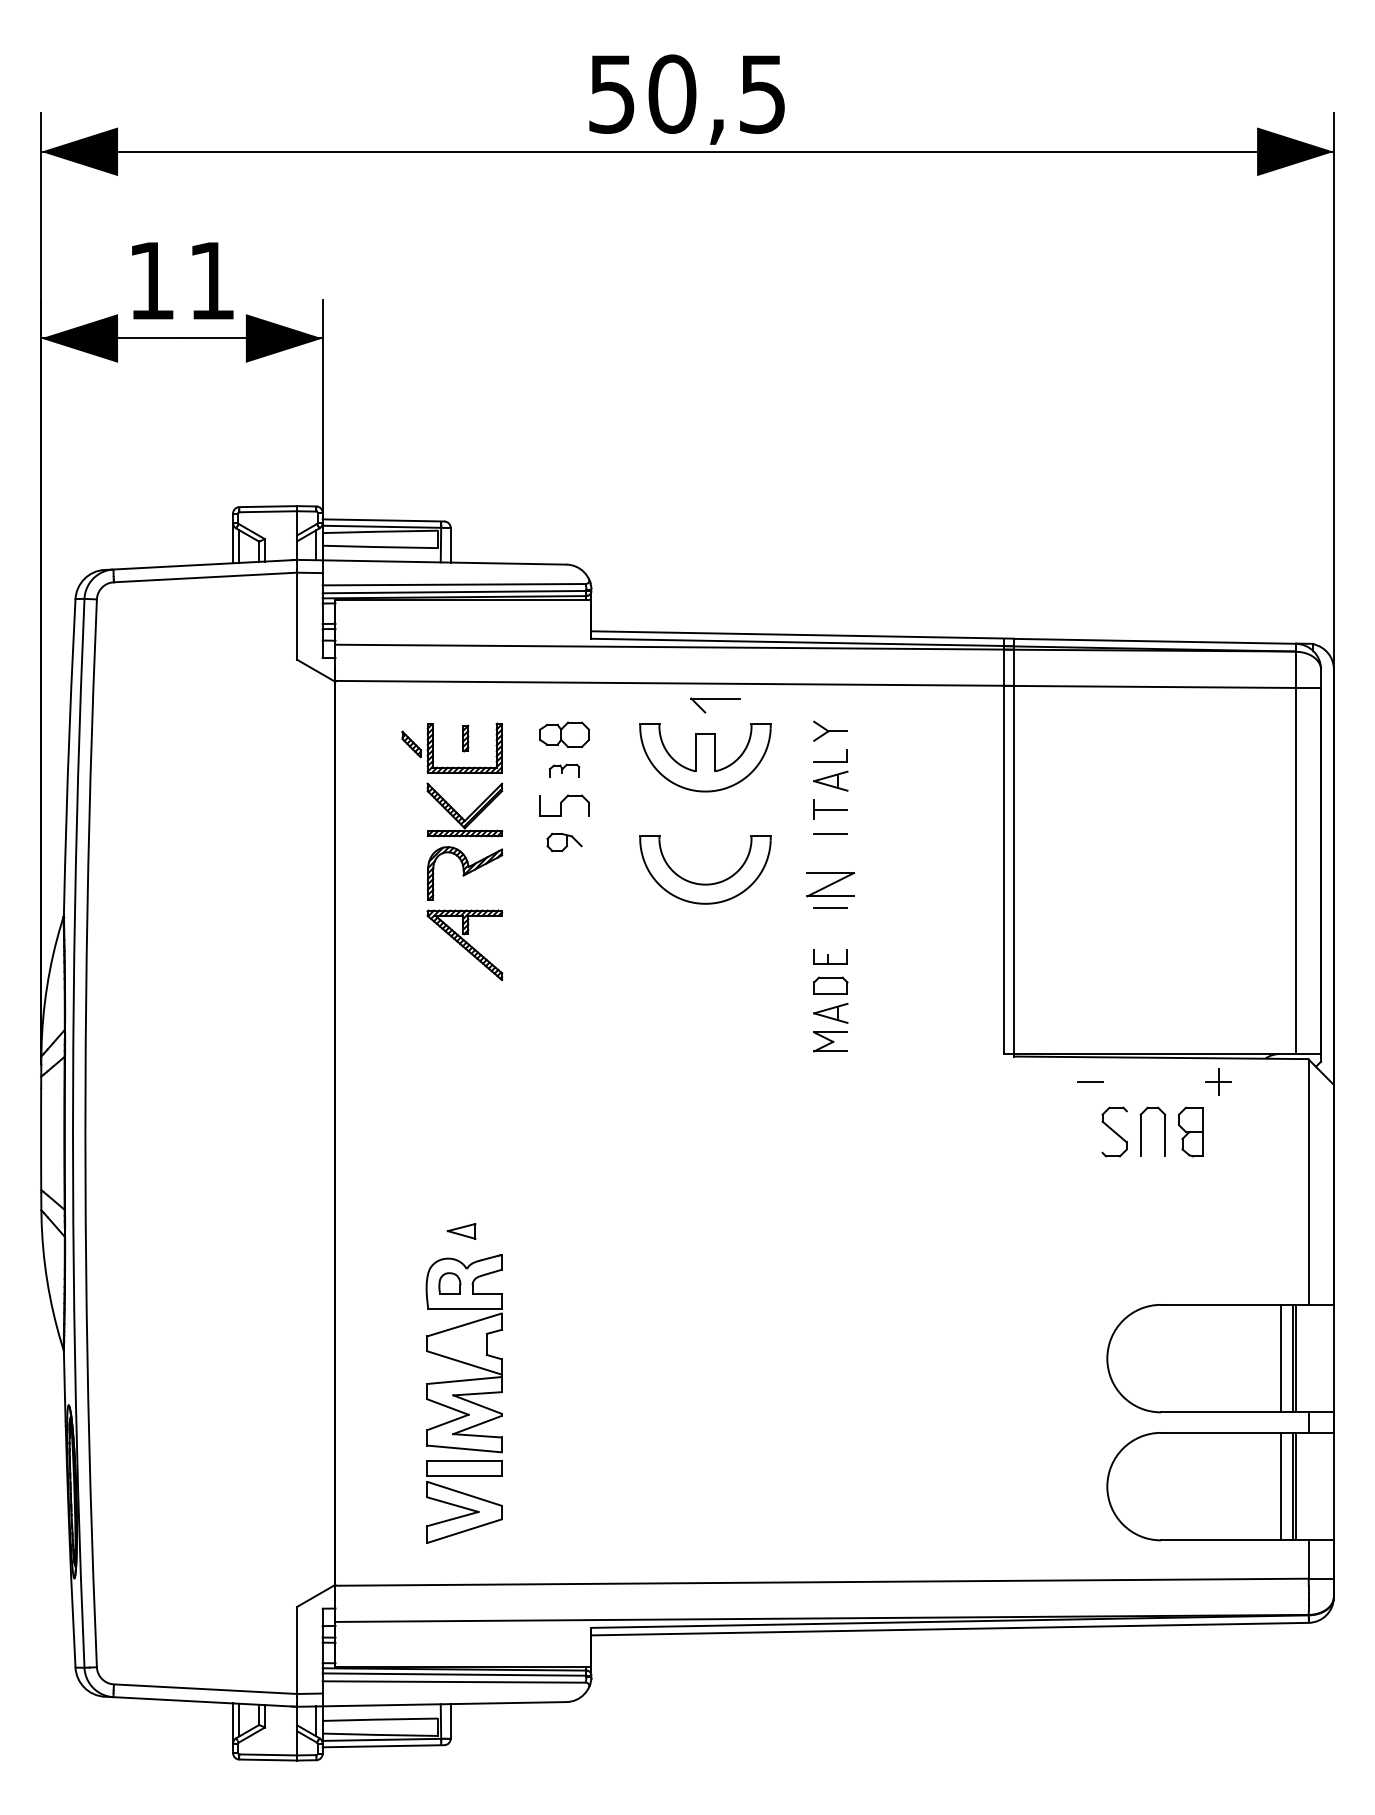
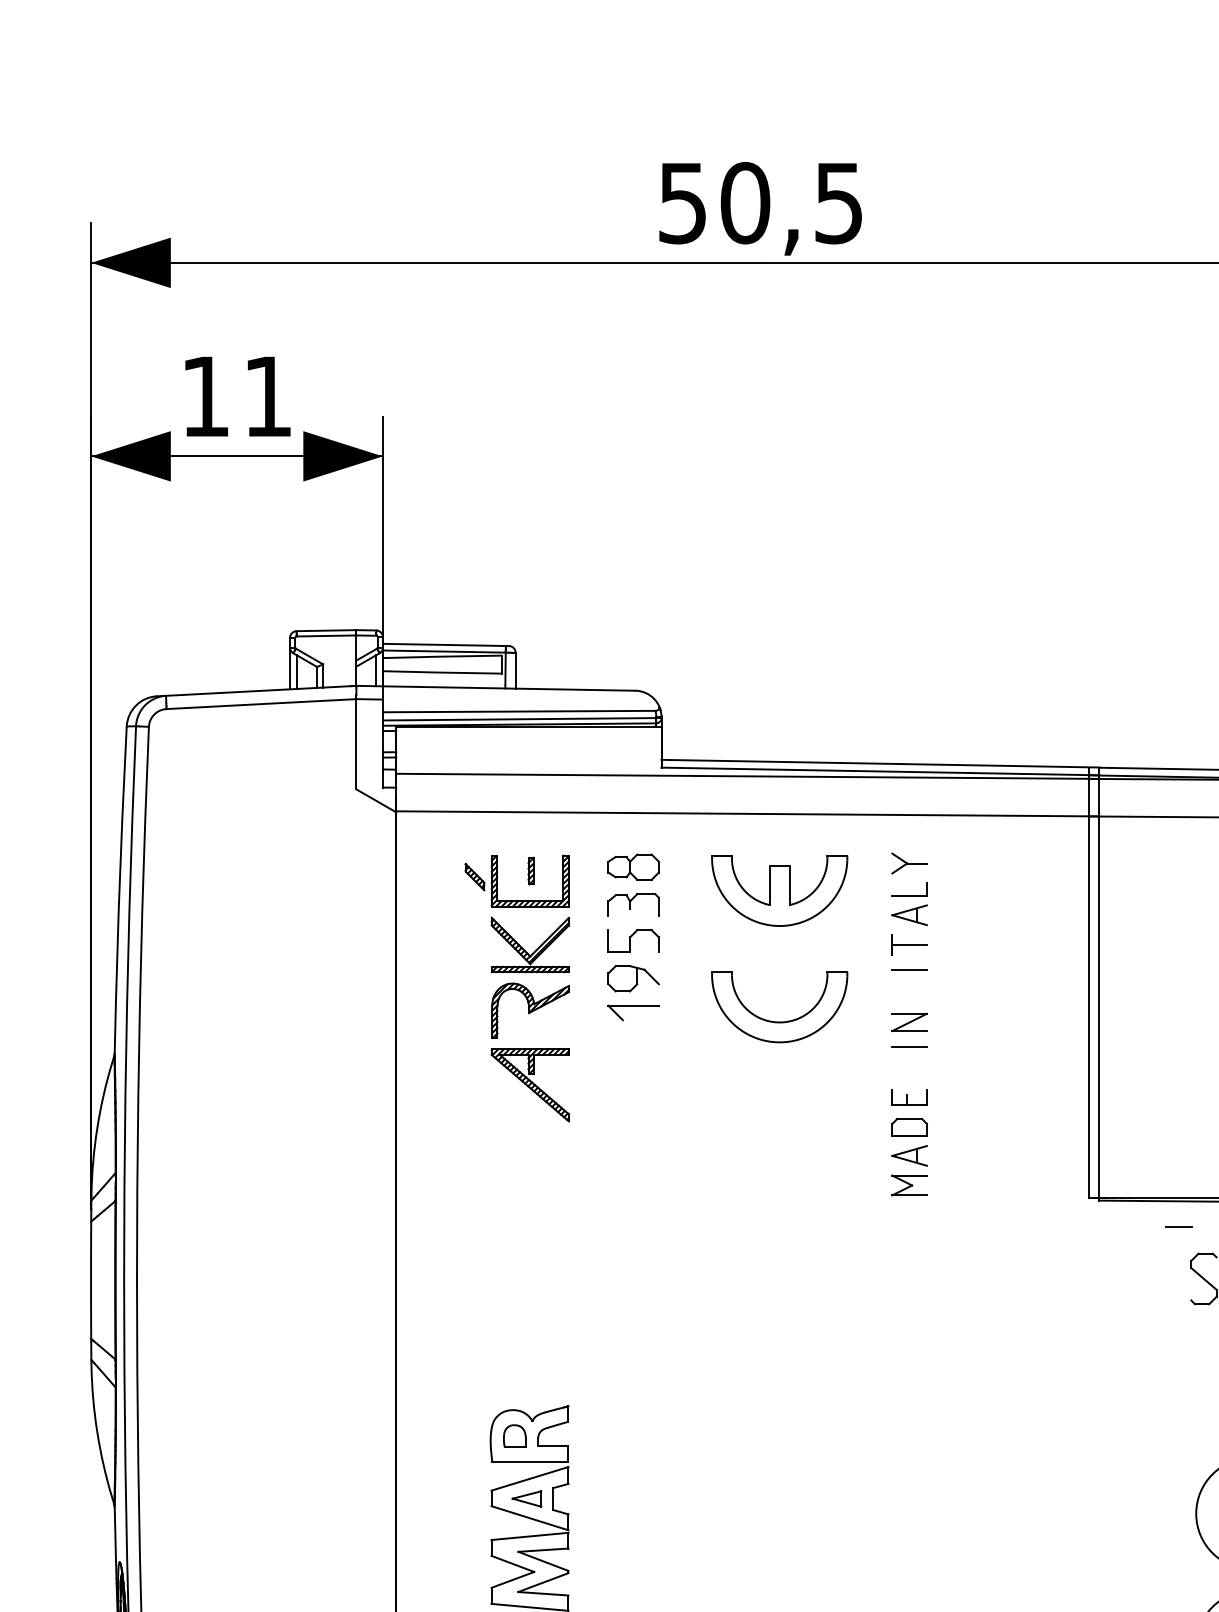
part: (715, 705) -> (633, 1012), moved
part: (564, 770) -> (633, 904), size x1.67
part: (564, 842) -> (633, 978), size x1.43
part: (830, 884) -> (909, 1022), size x0.71
part: (461, 1231) -> (526, 1499), moved

